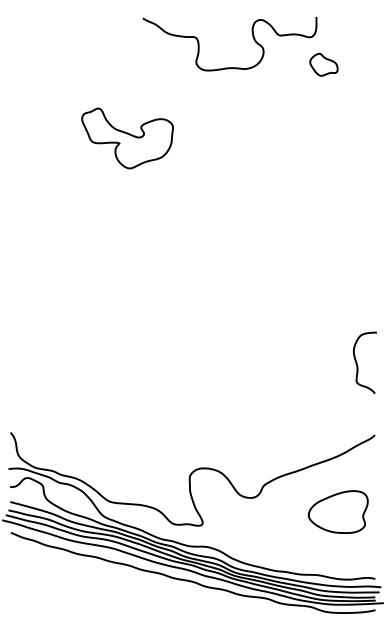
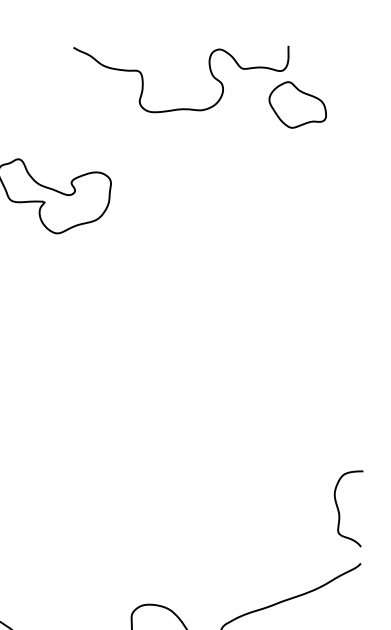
part: (323, 64) -> (297, 104), size x1.67
curve: (357, 362) -> (339, 508), moved

